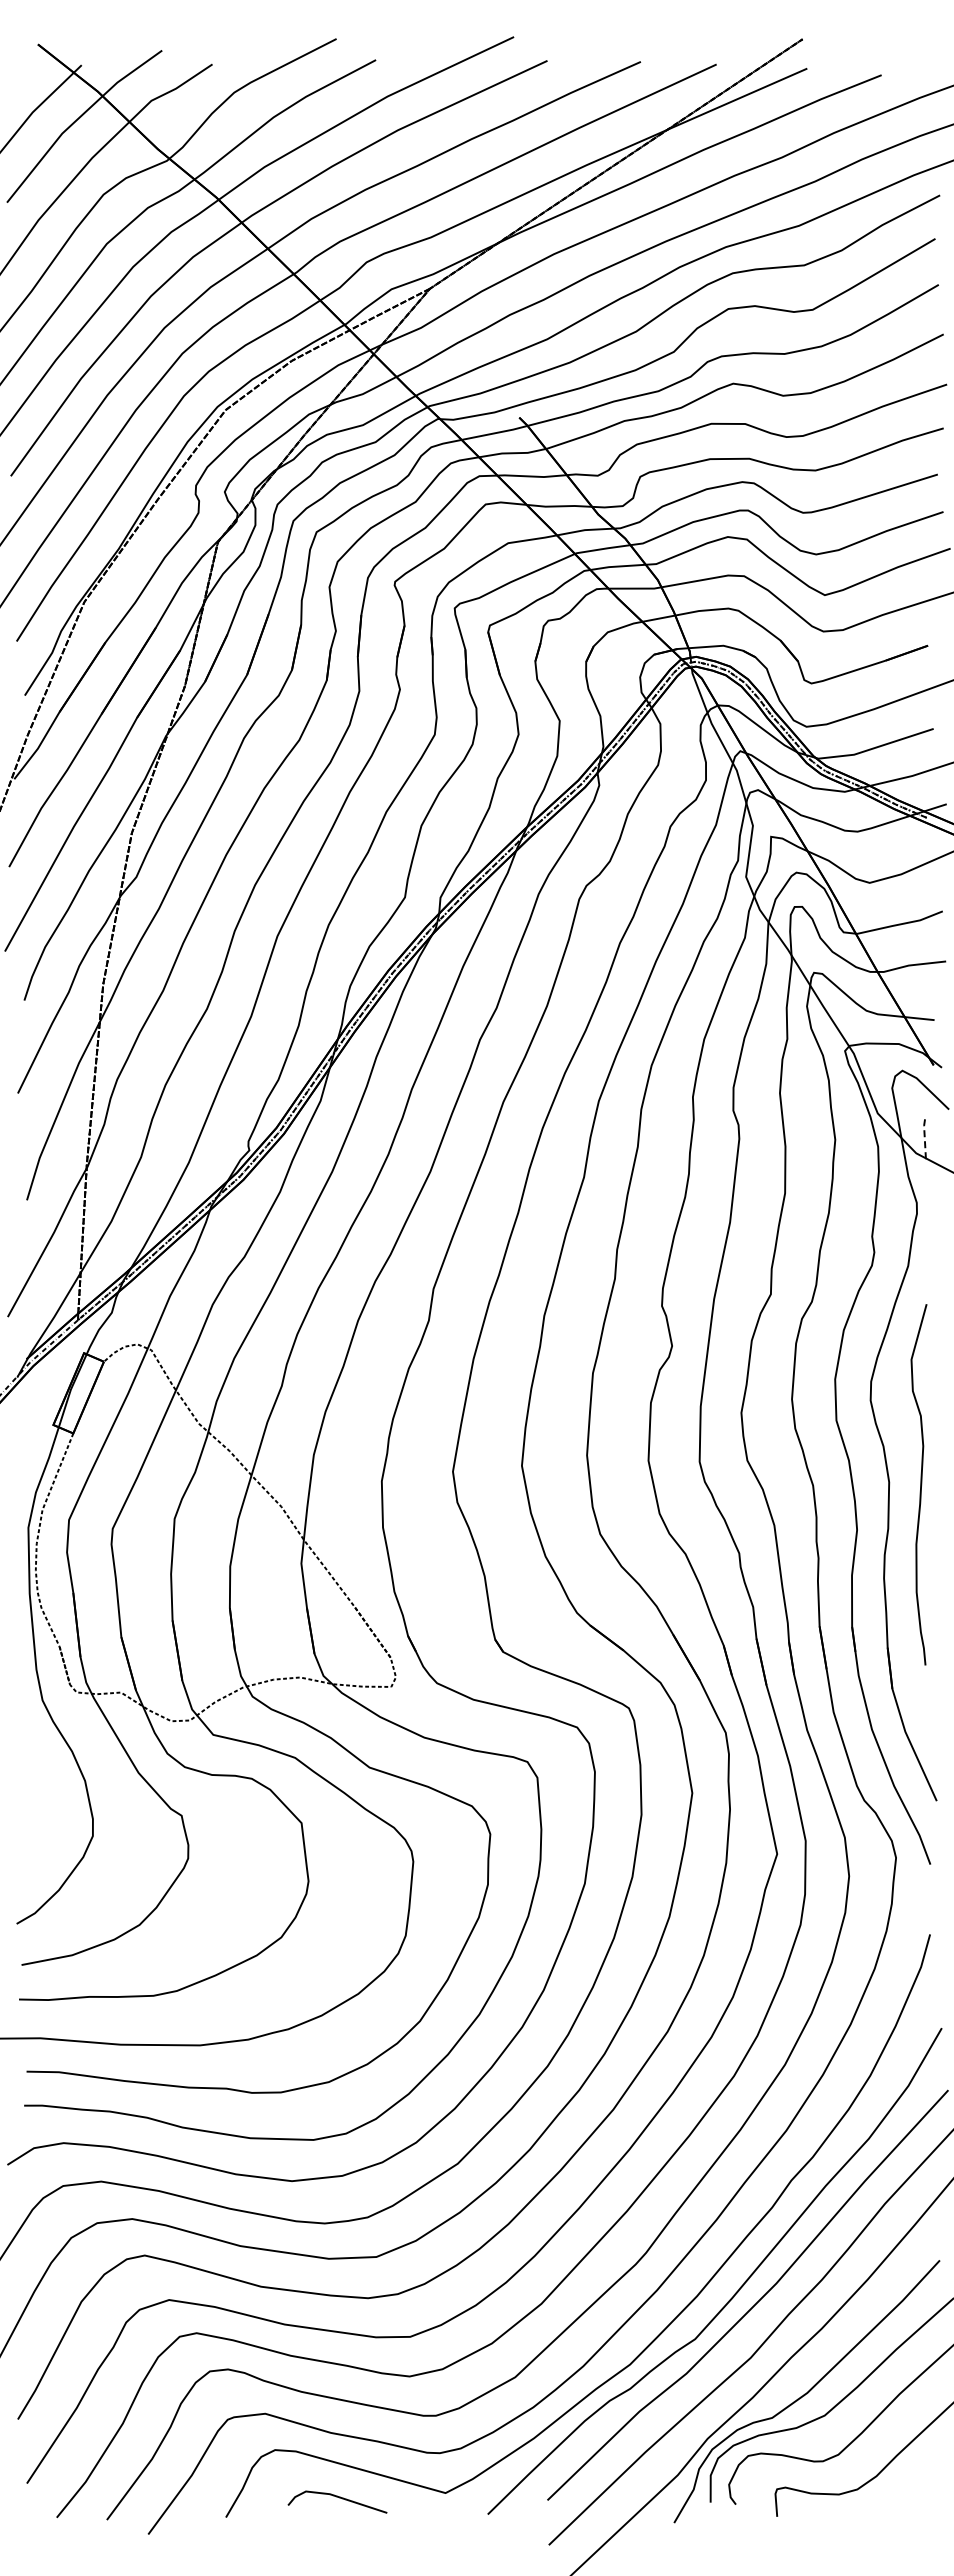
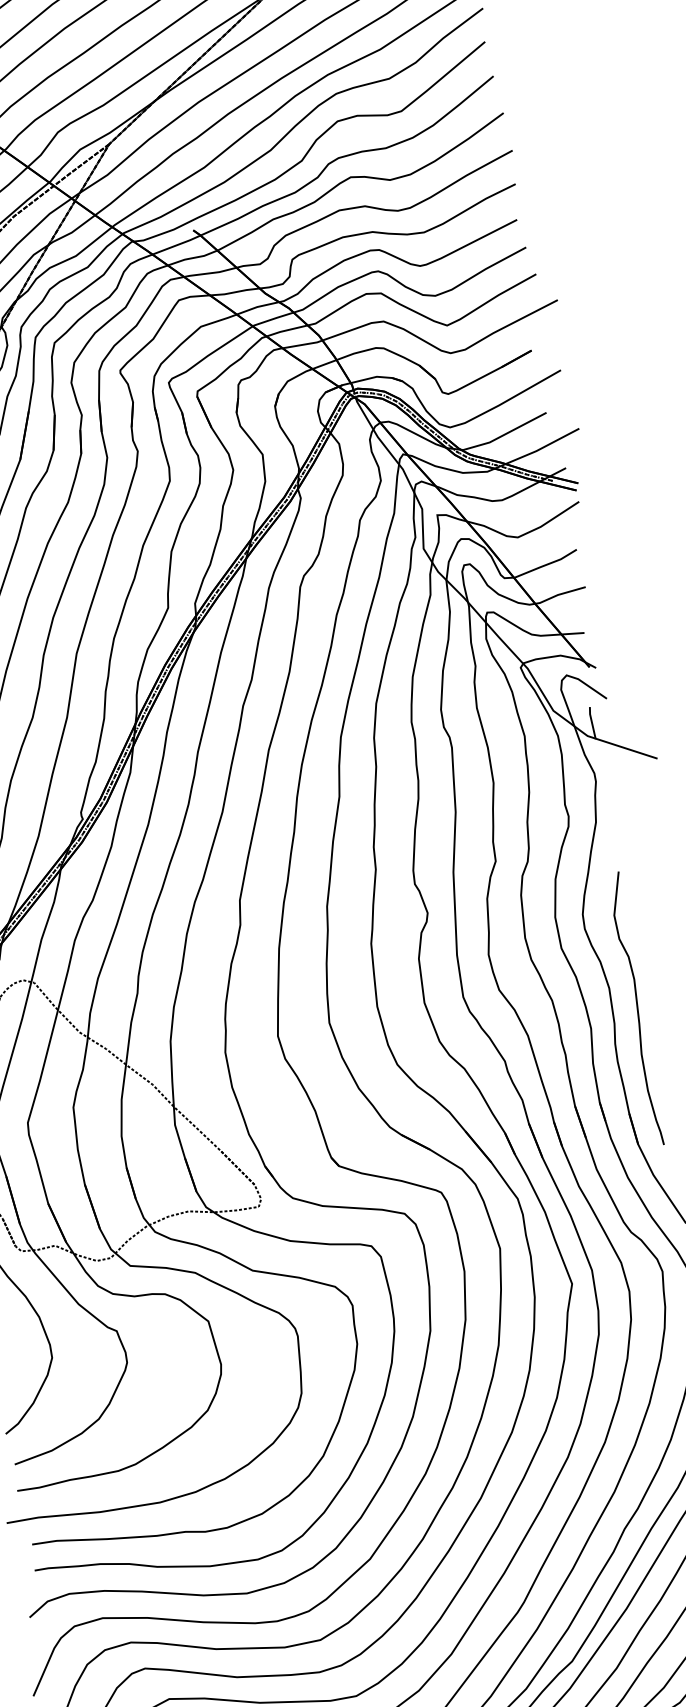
line: (924, 1136) -> (591, 722), dashed -> solid
curve: (920, 1484) -> (637, 1008), moved

